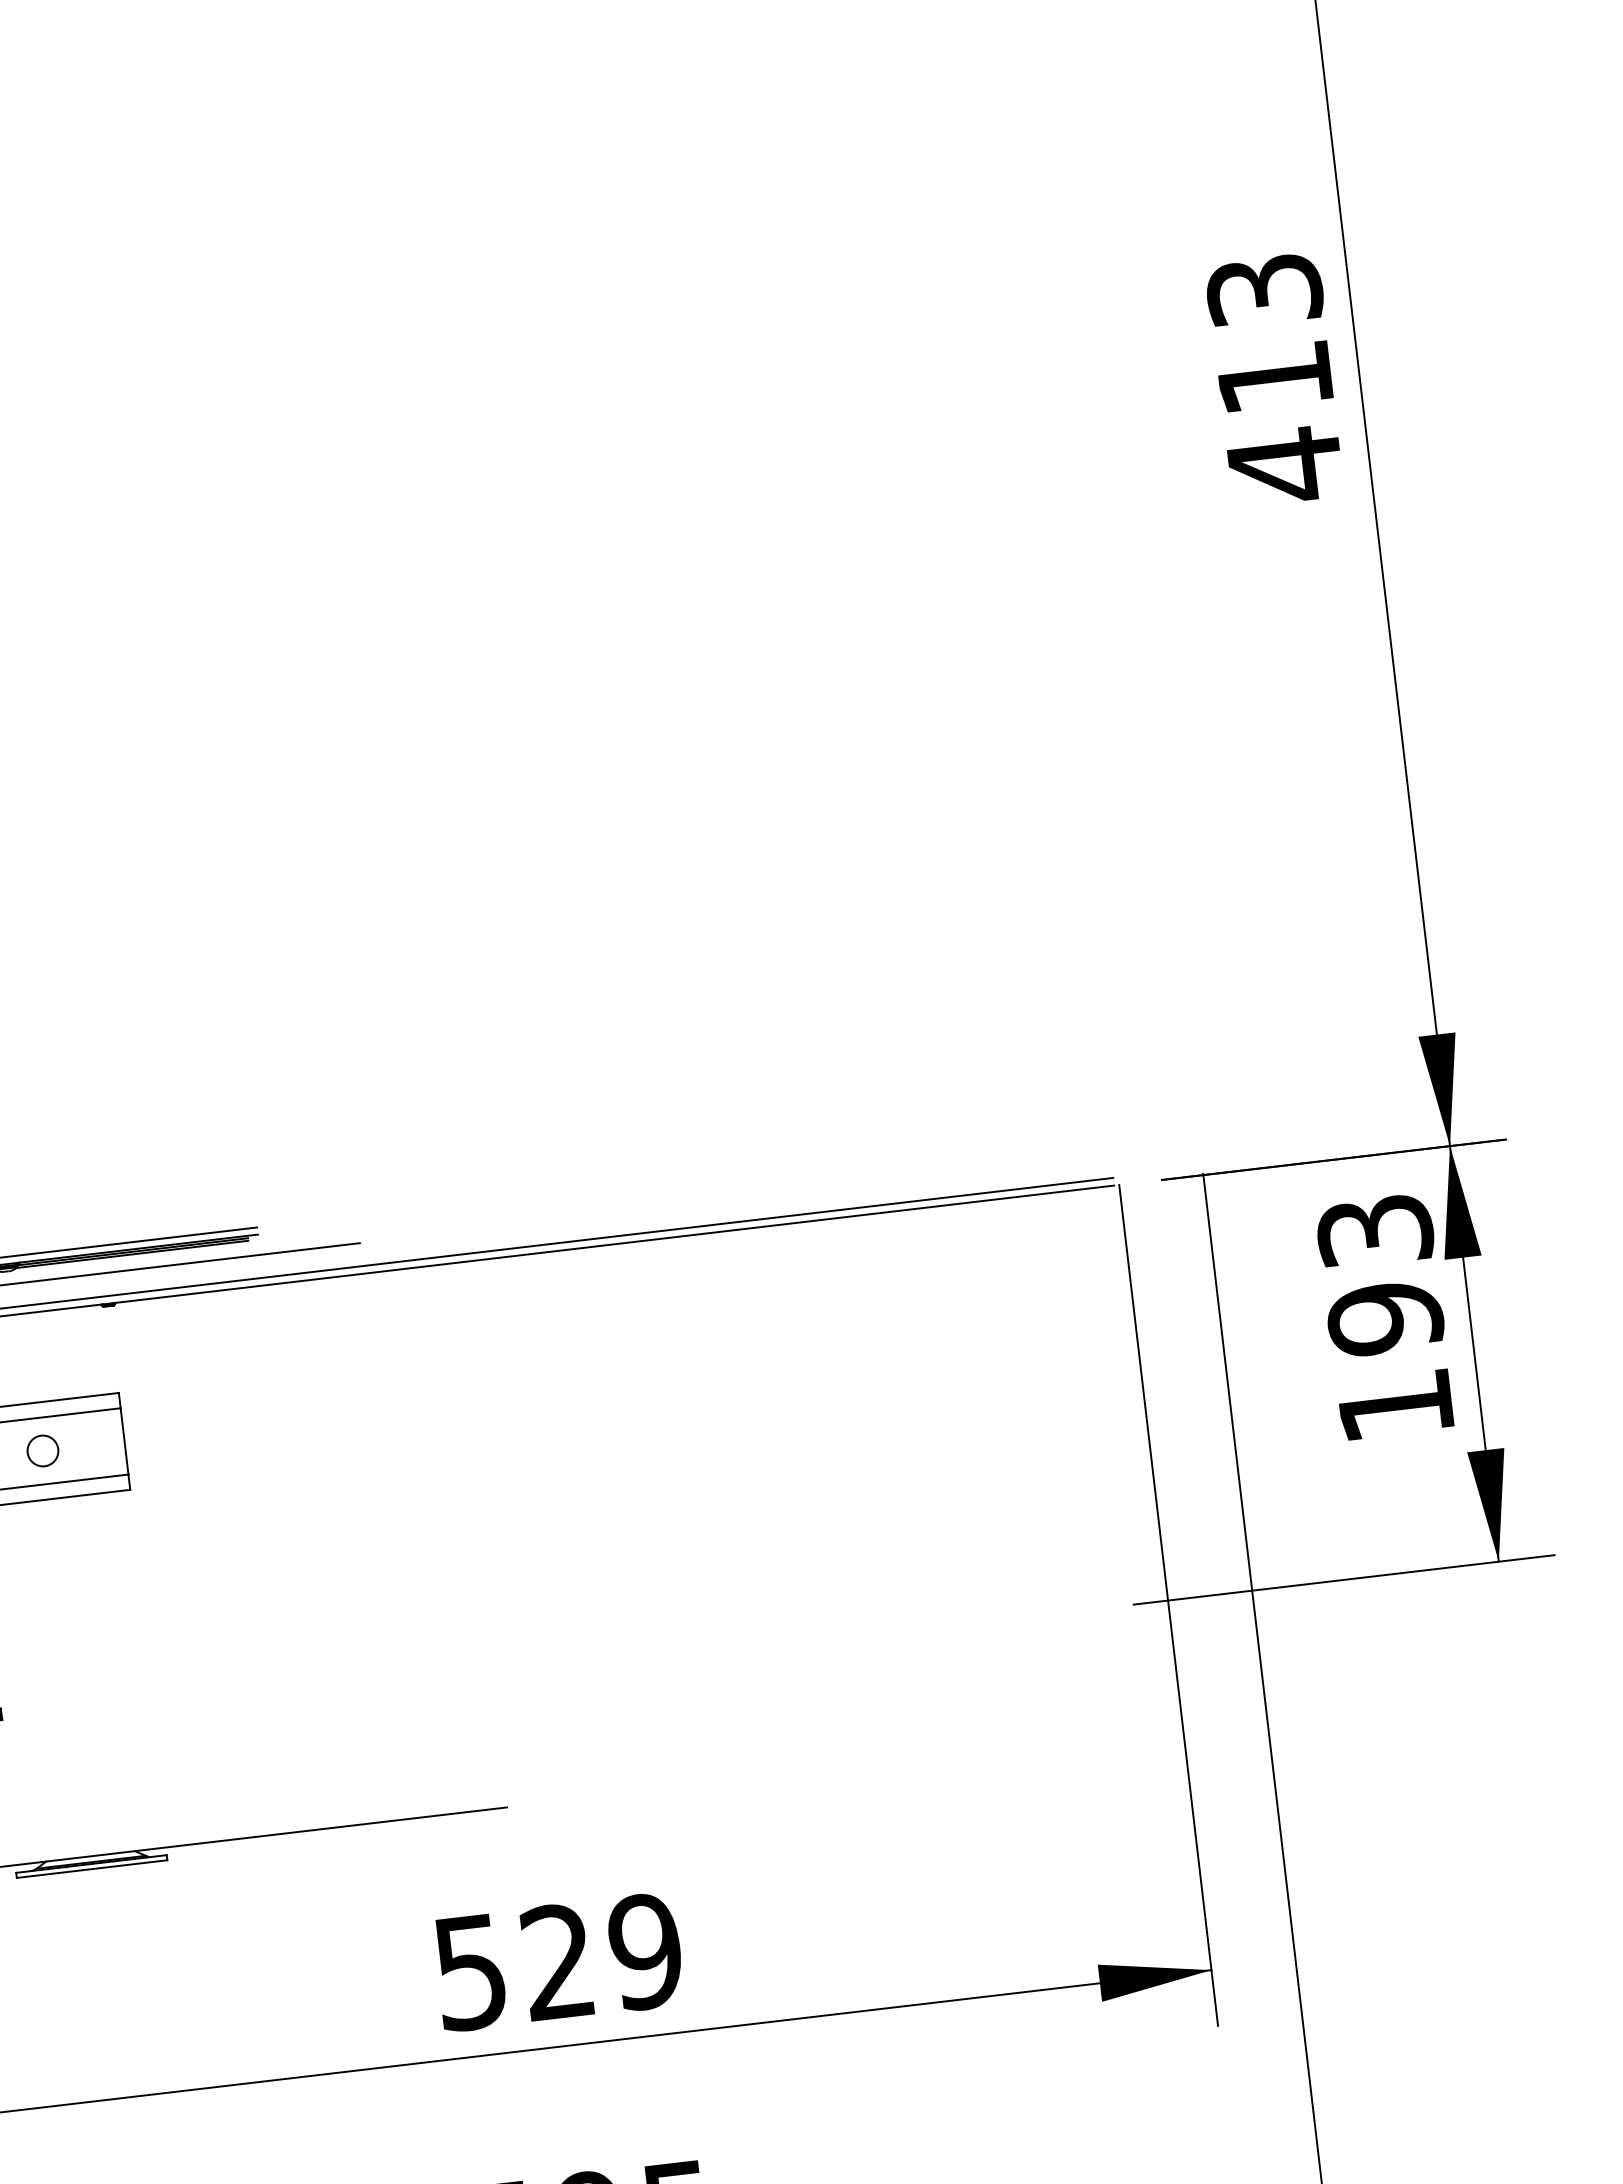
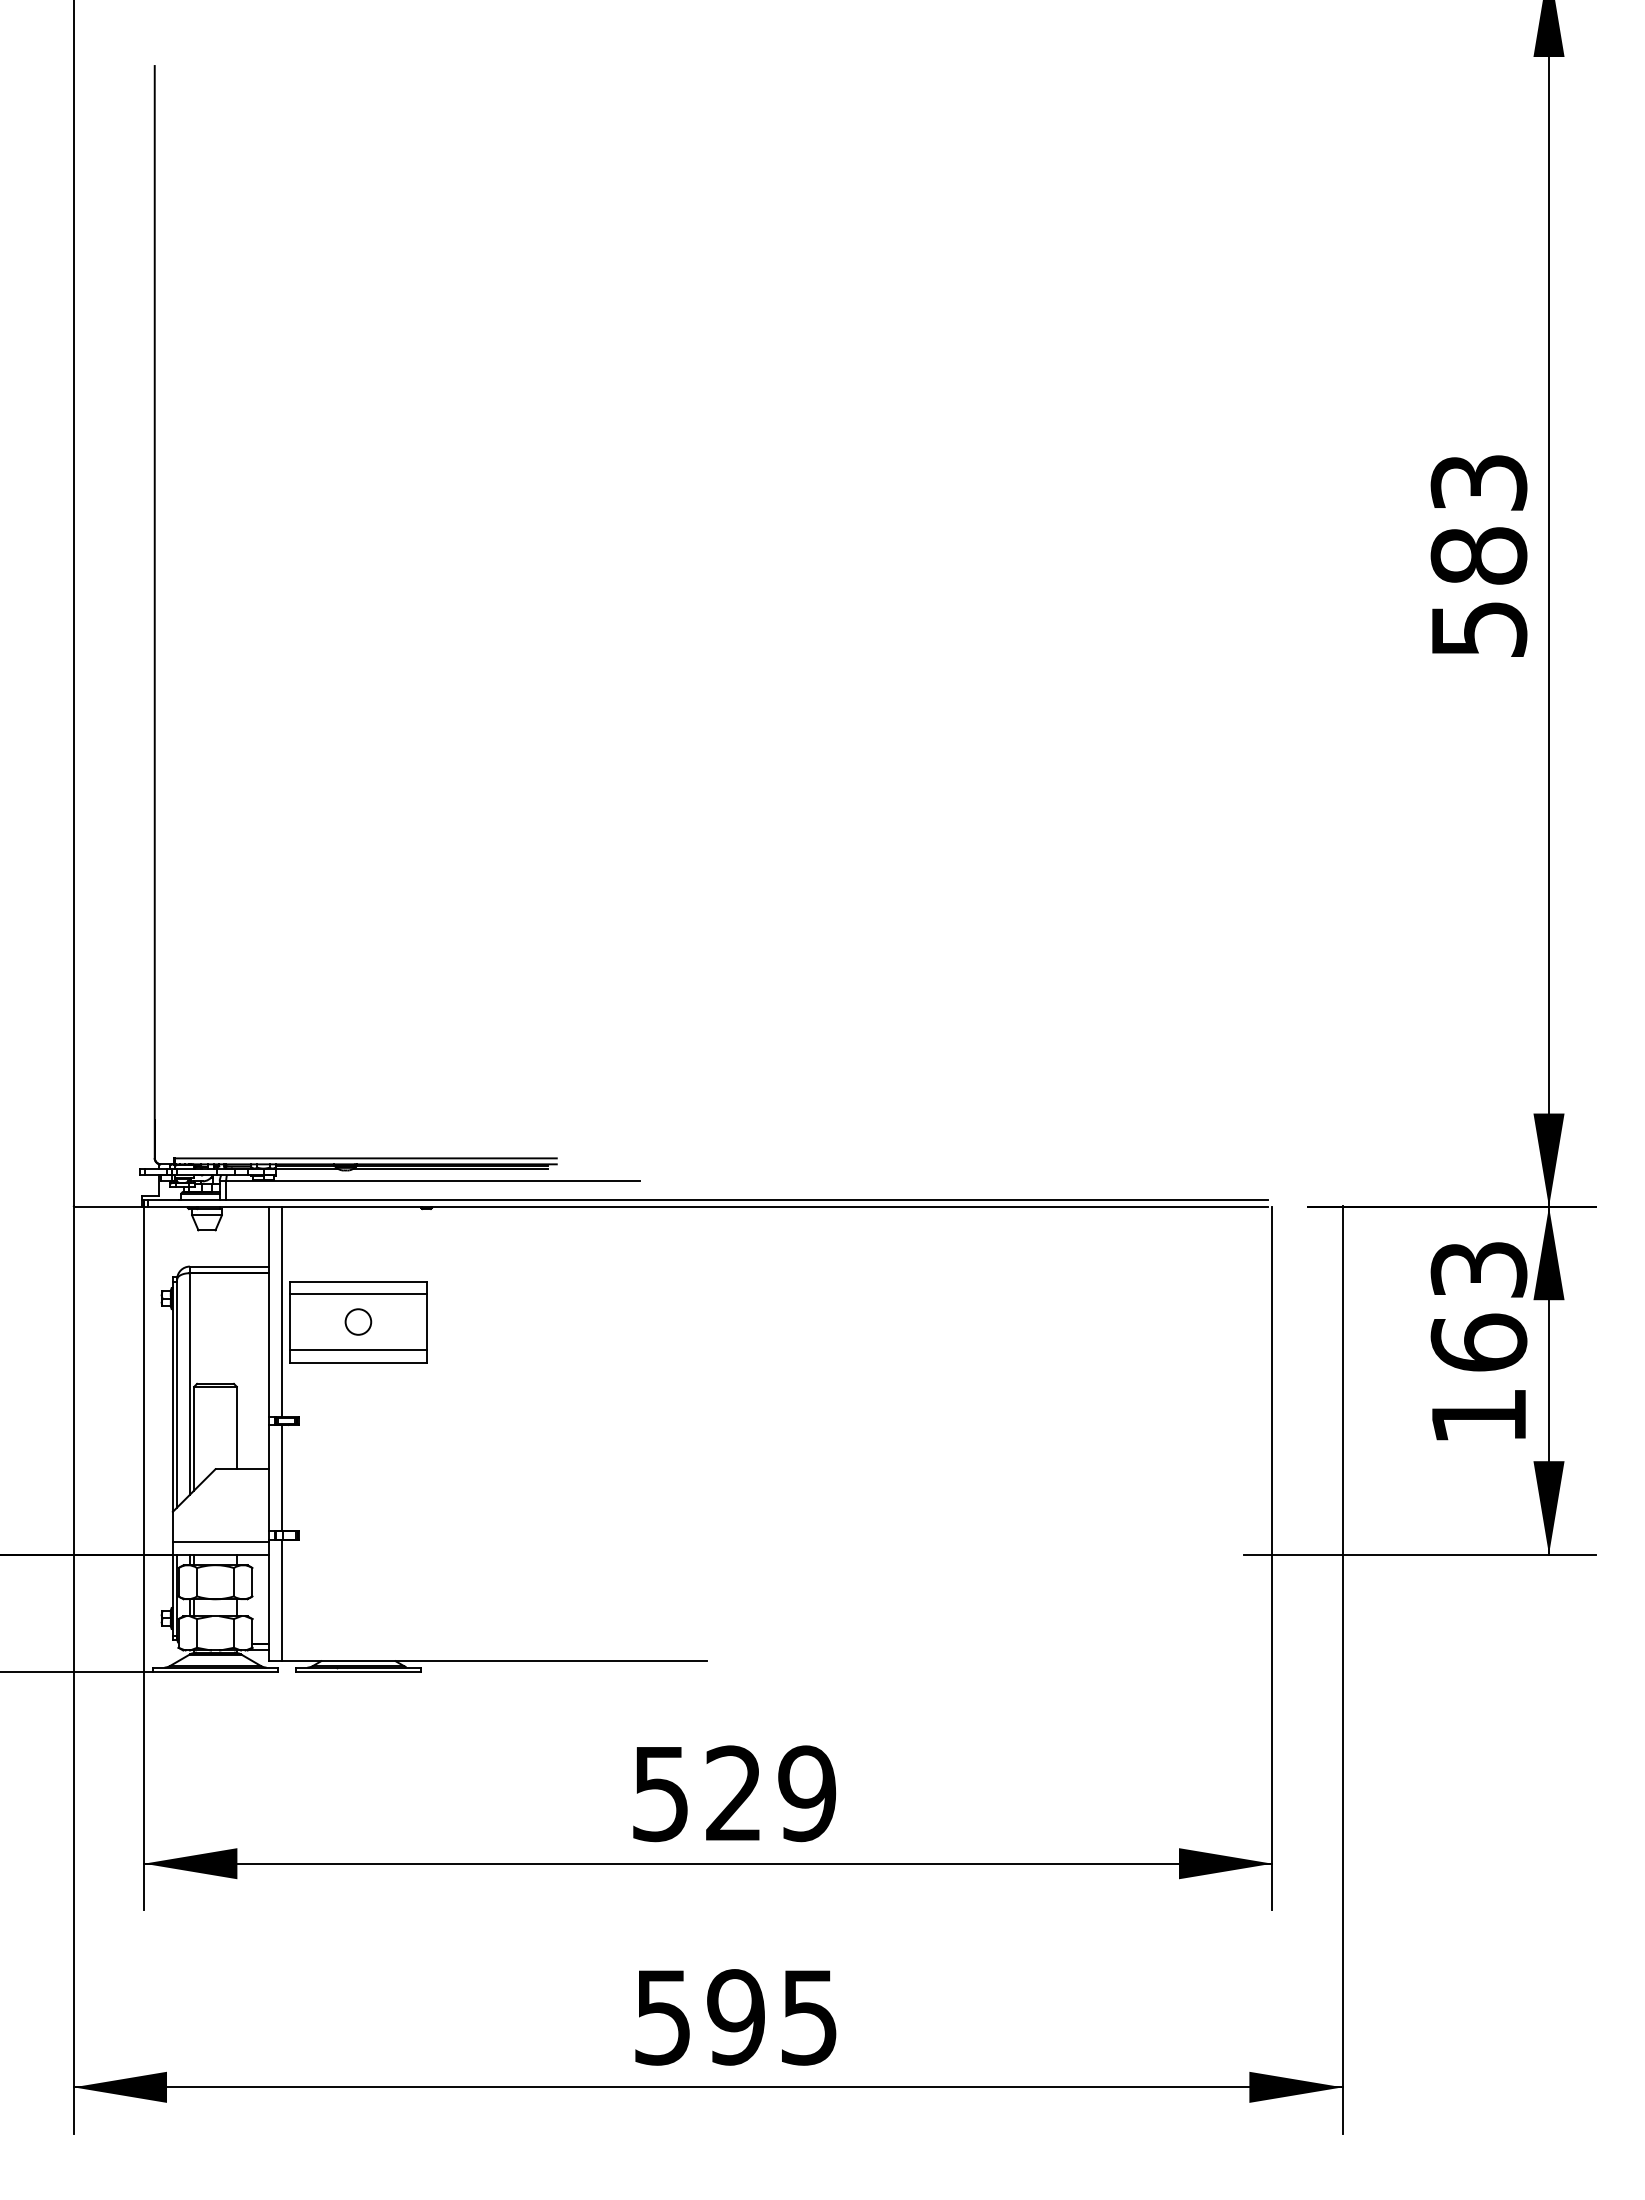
text: (1279, 422) -> (1478, 593), 413 -> 583
text: (1384, 1318) -> (1478, 1342), 193 -> 163

